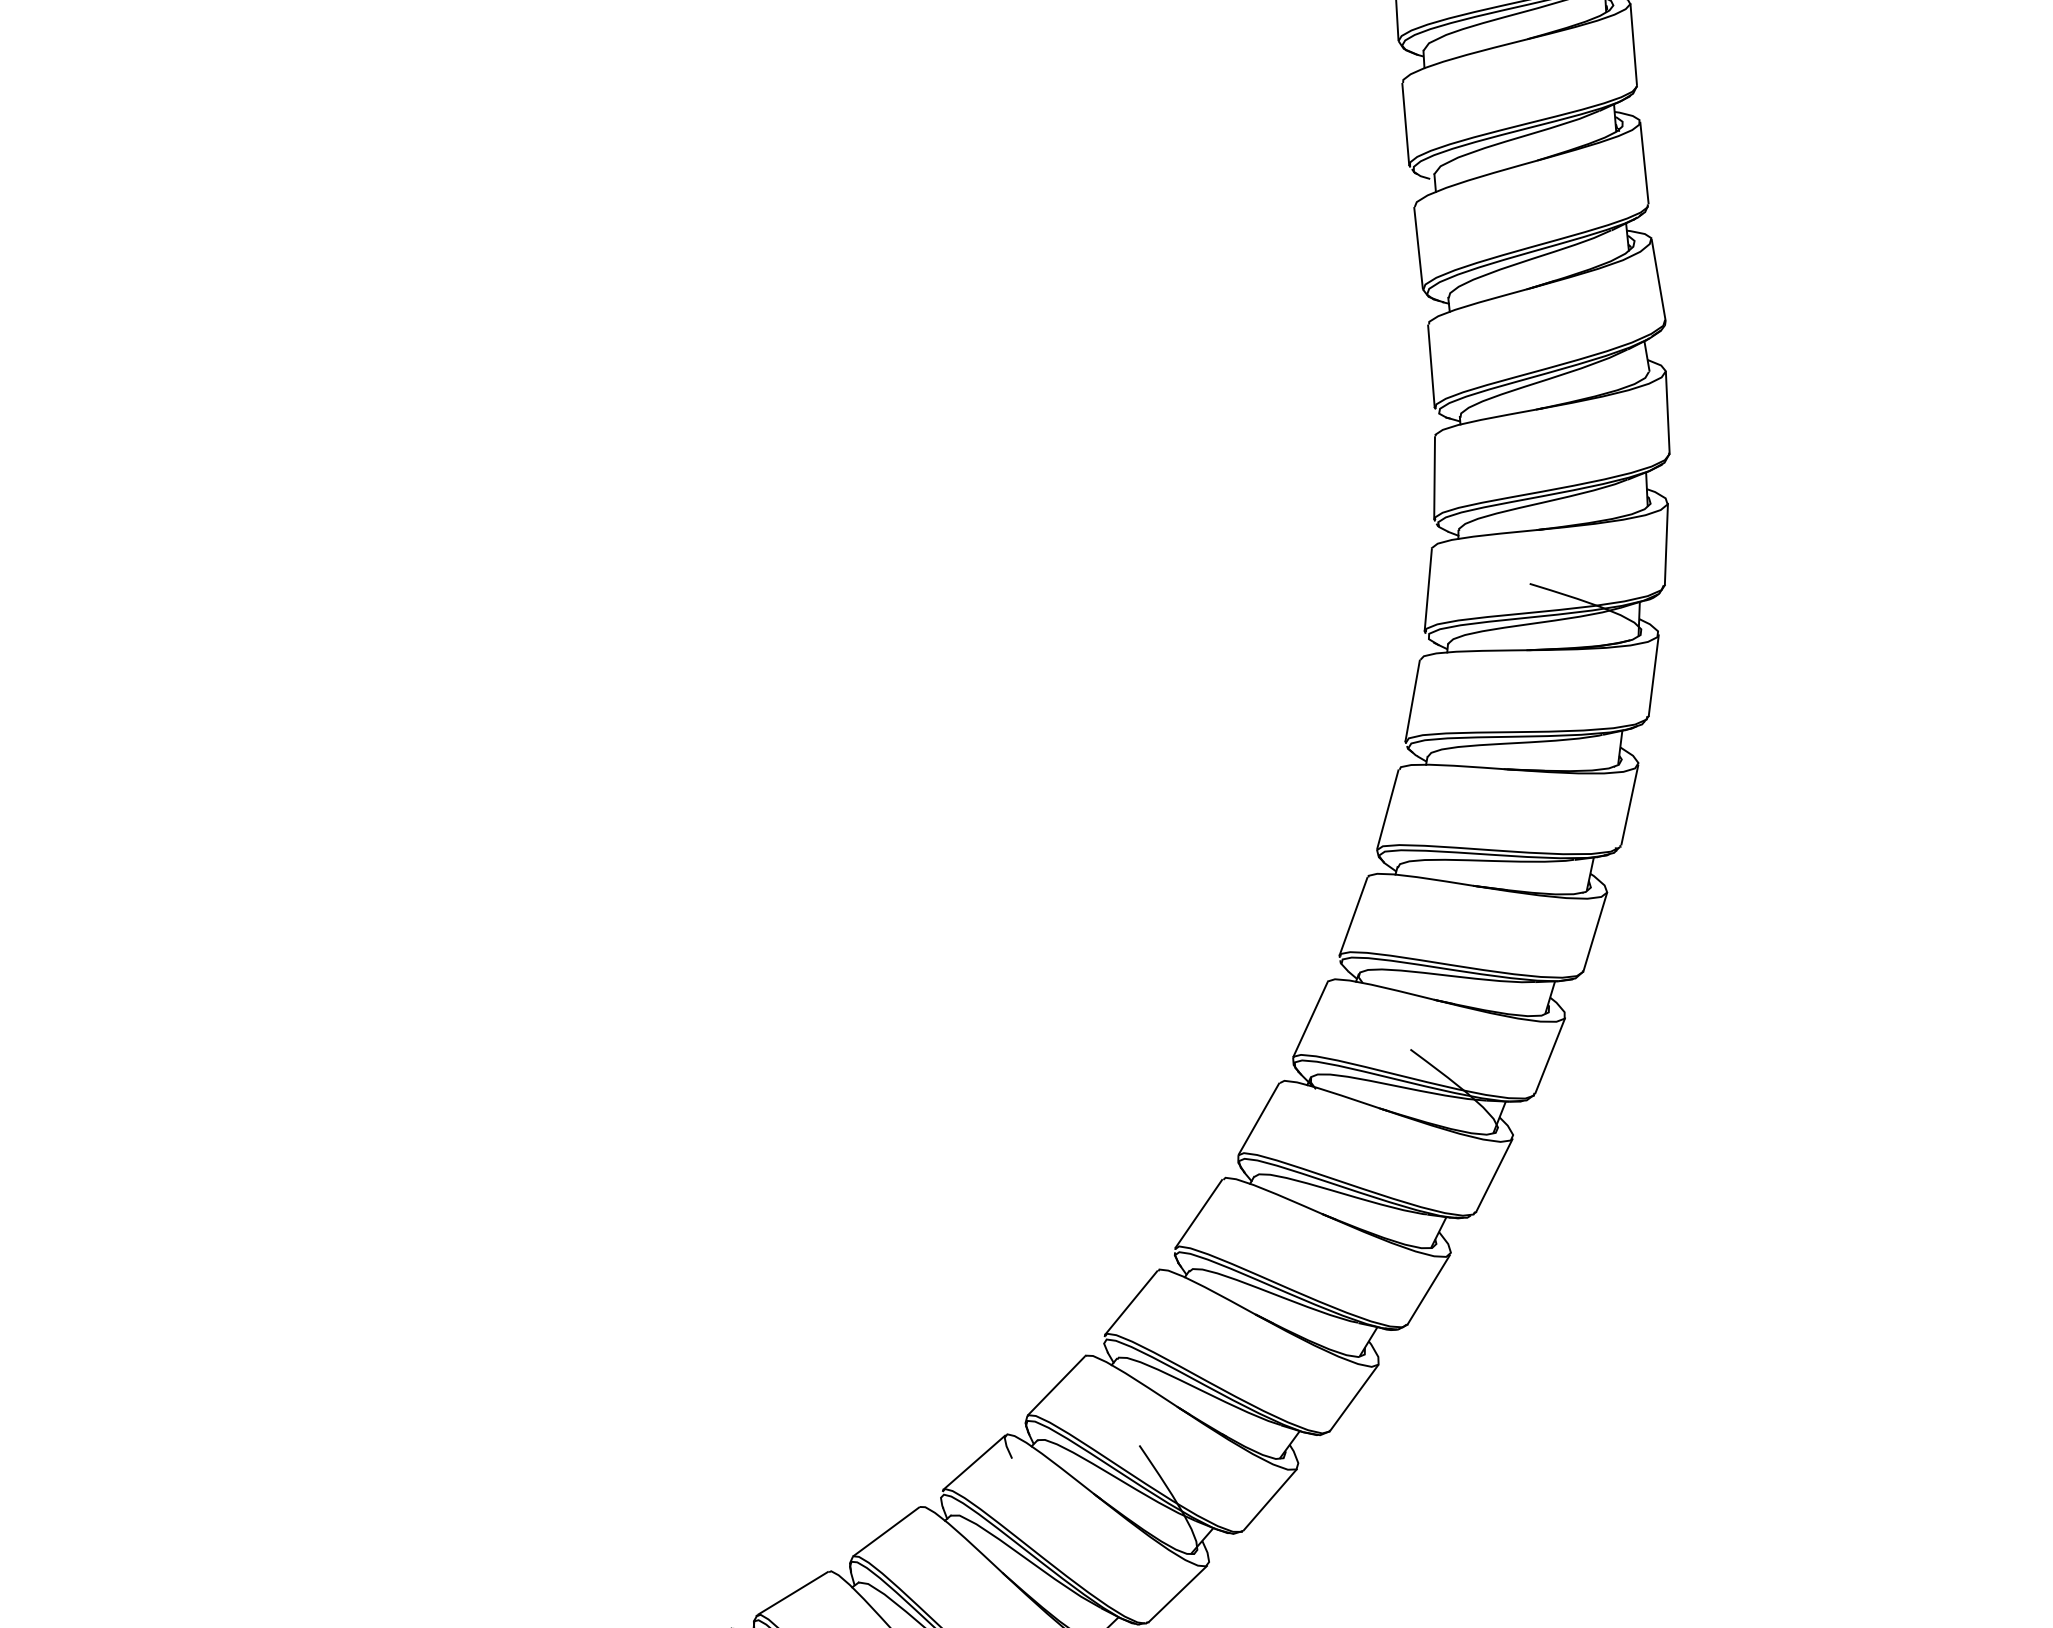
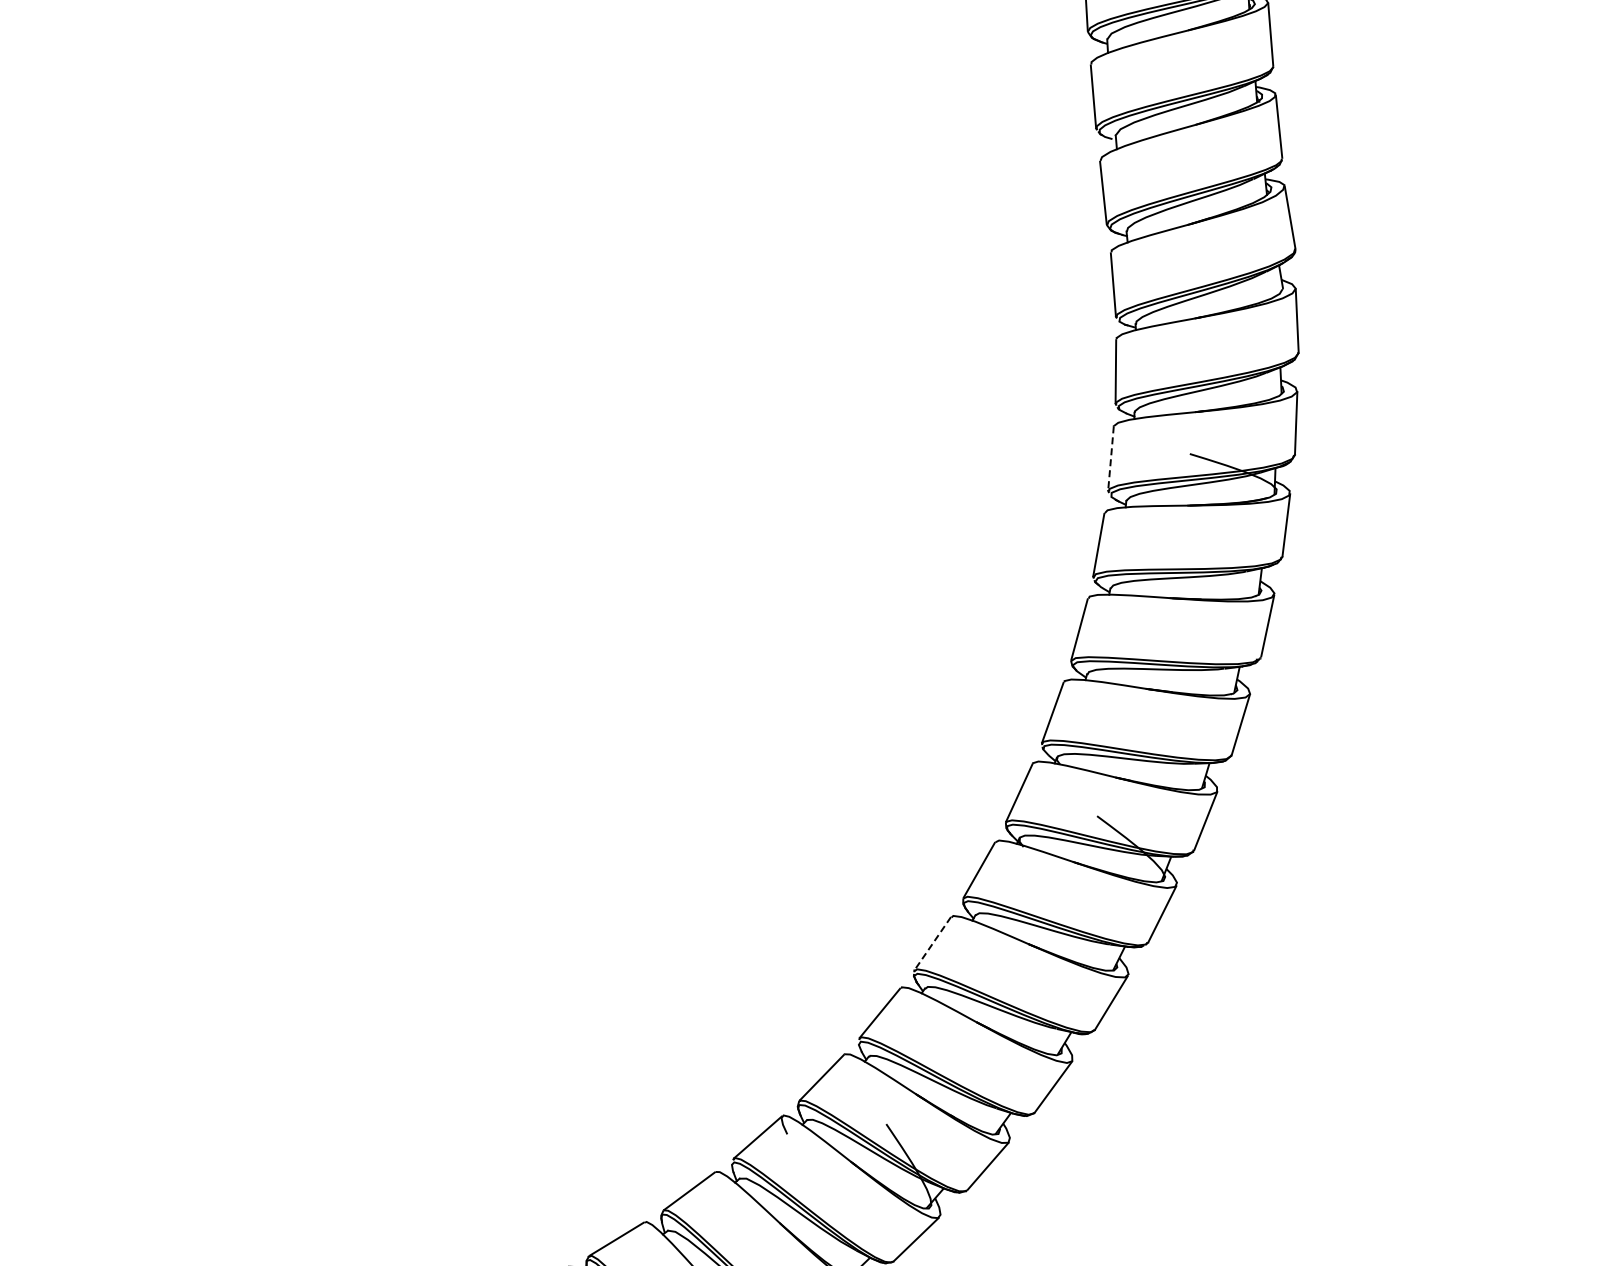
line: (1428, 589) -> (1111, 458), solid -> dashed
line: (1198, 1213) -> (932, 943), solid -> dashed

